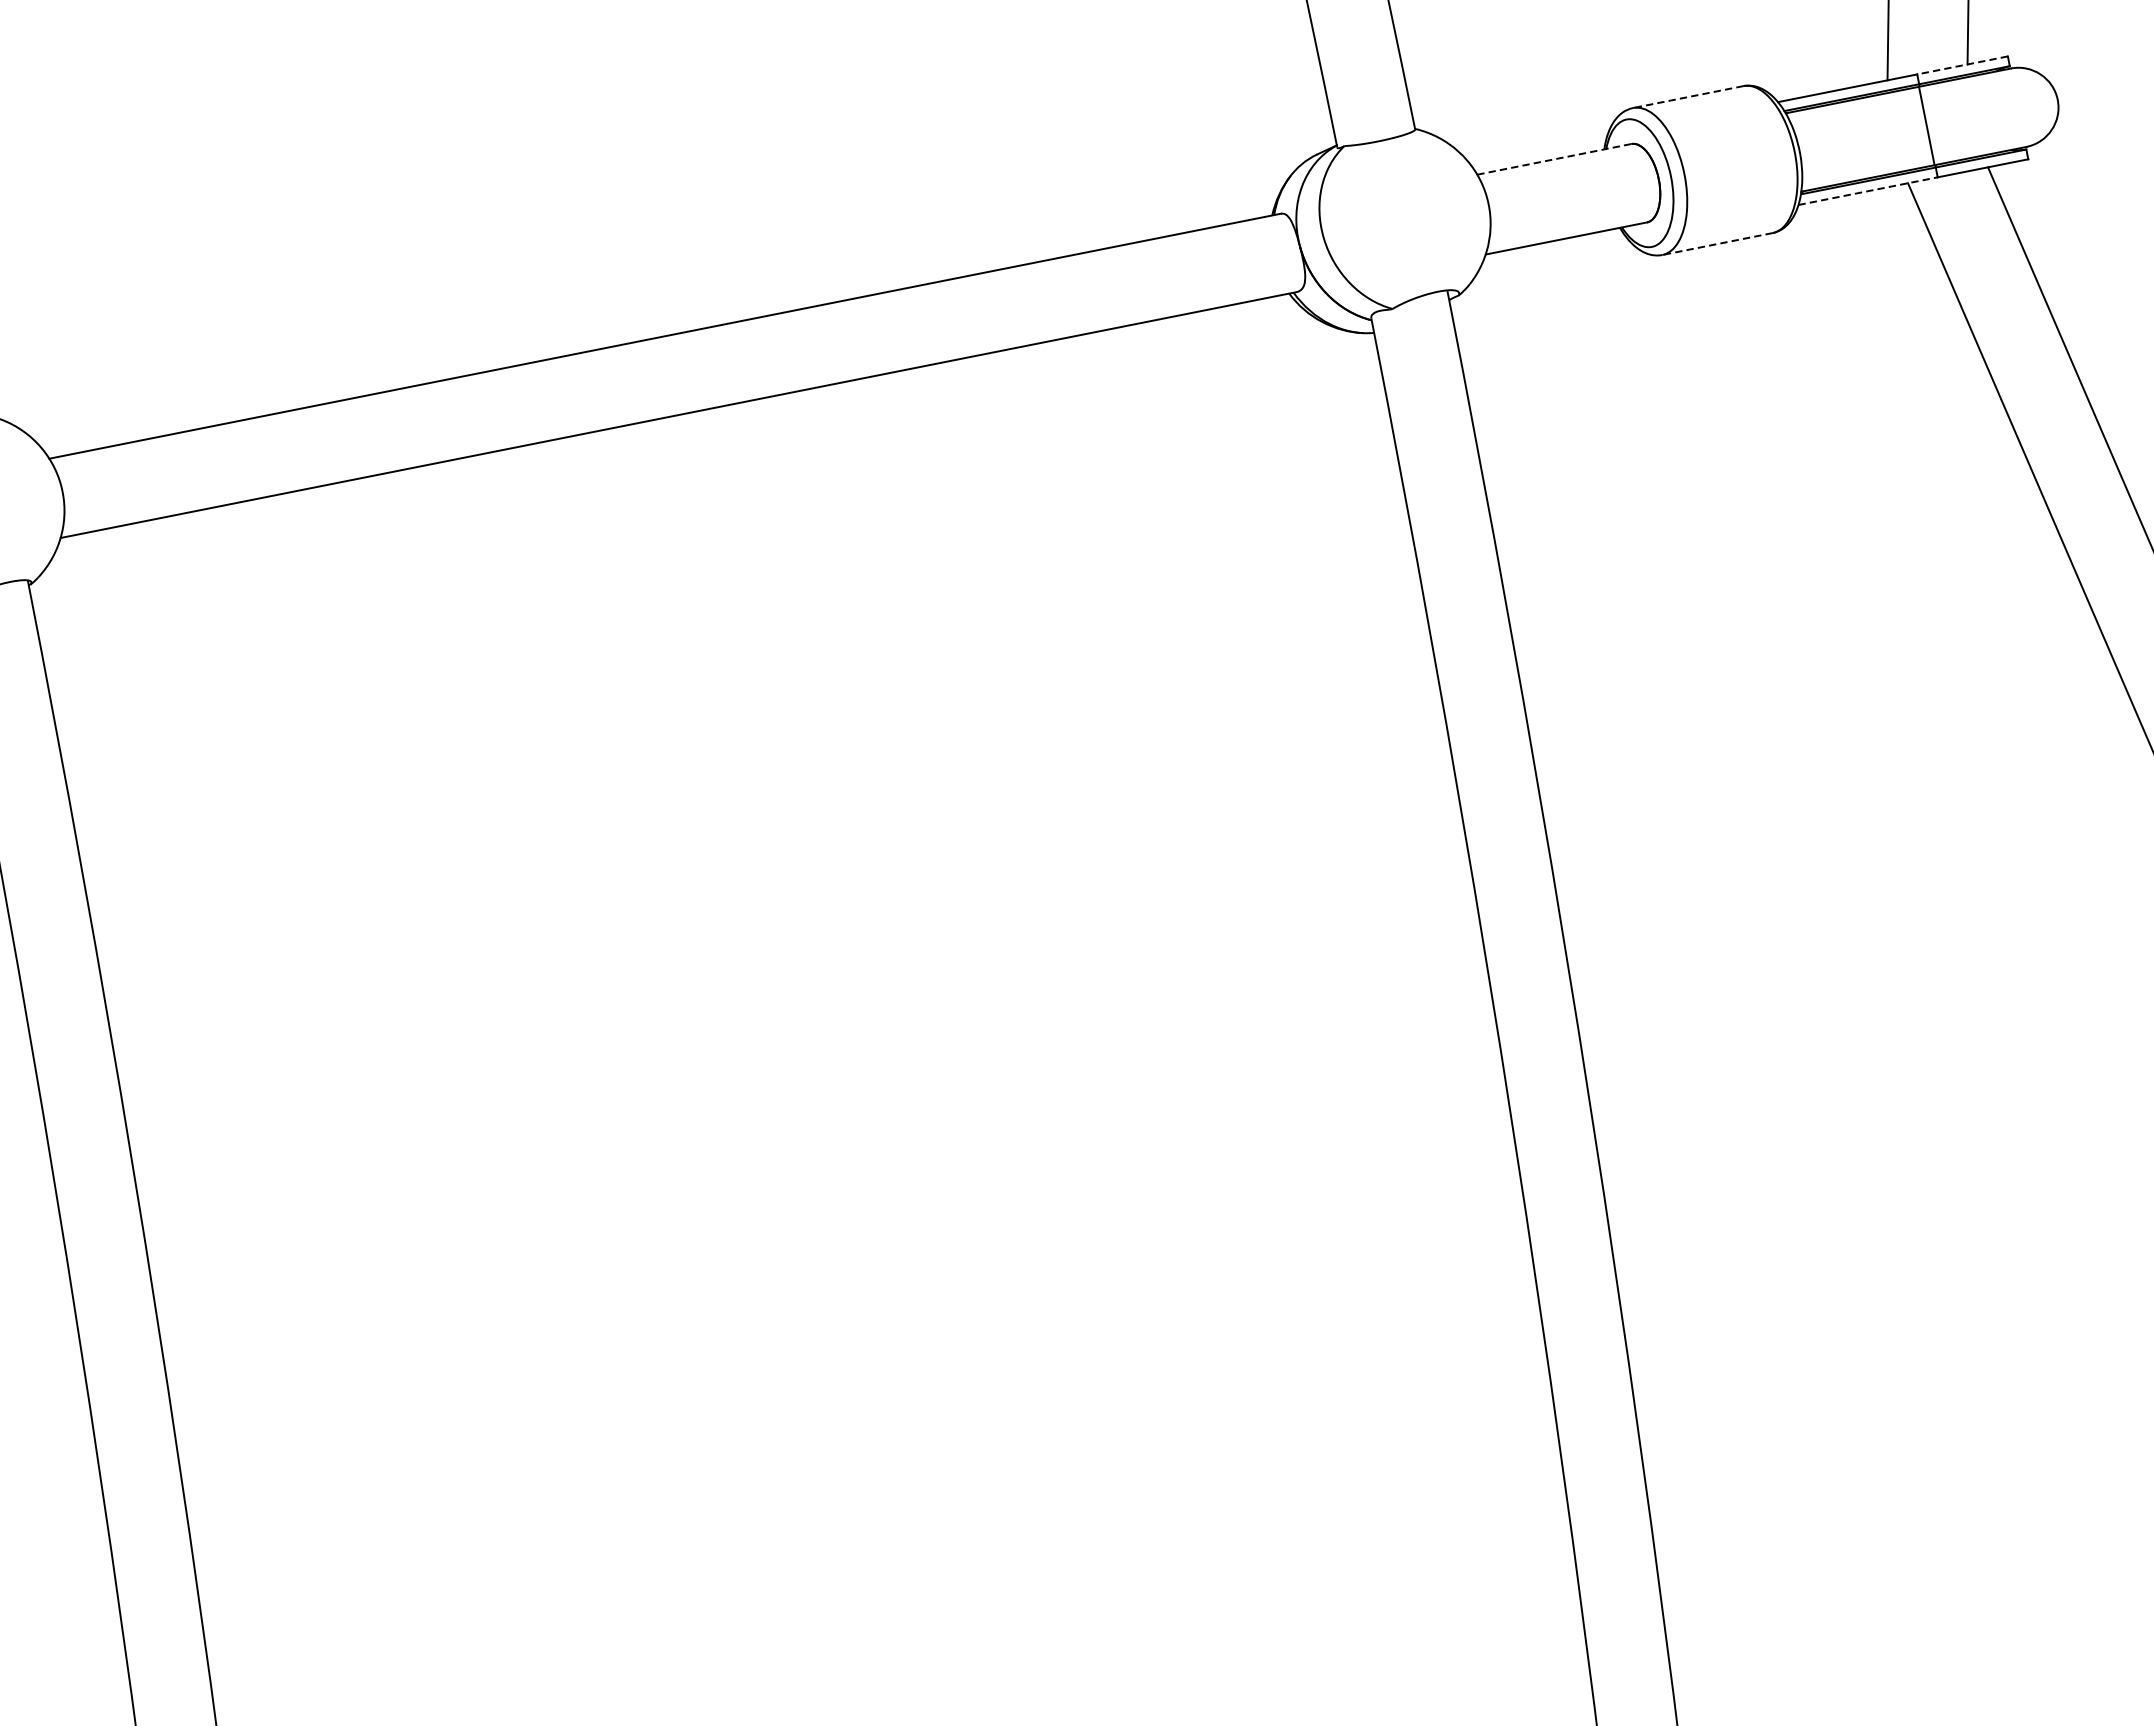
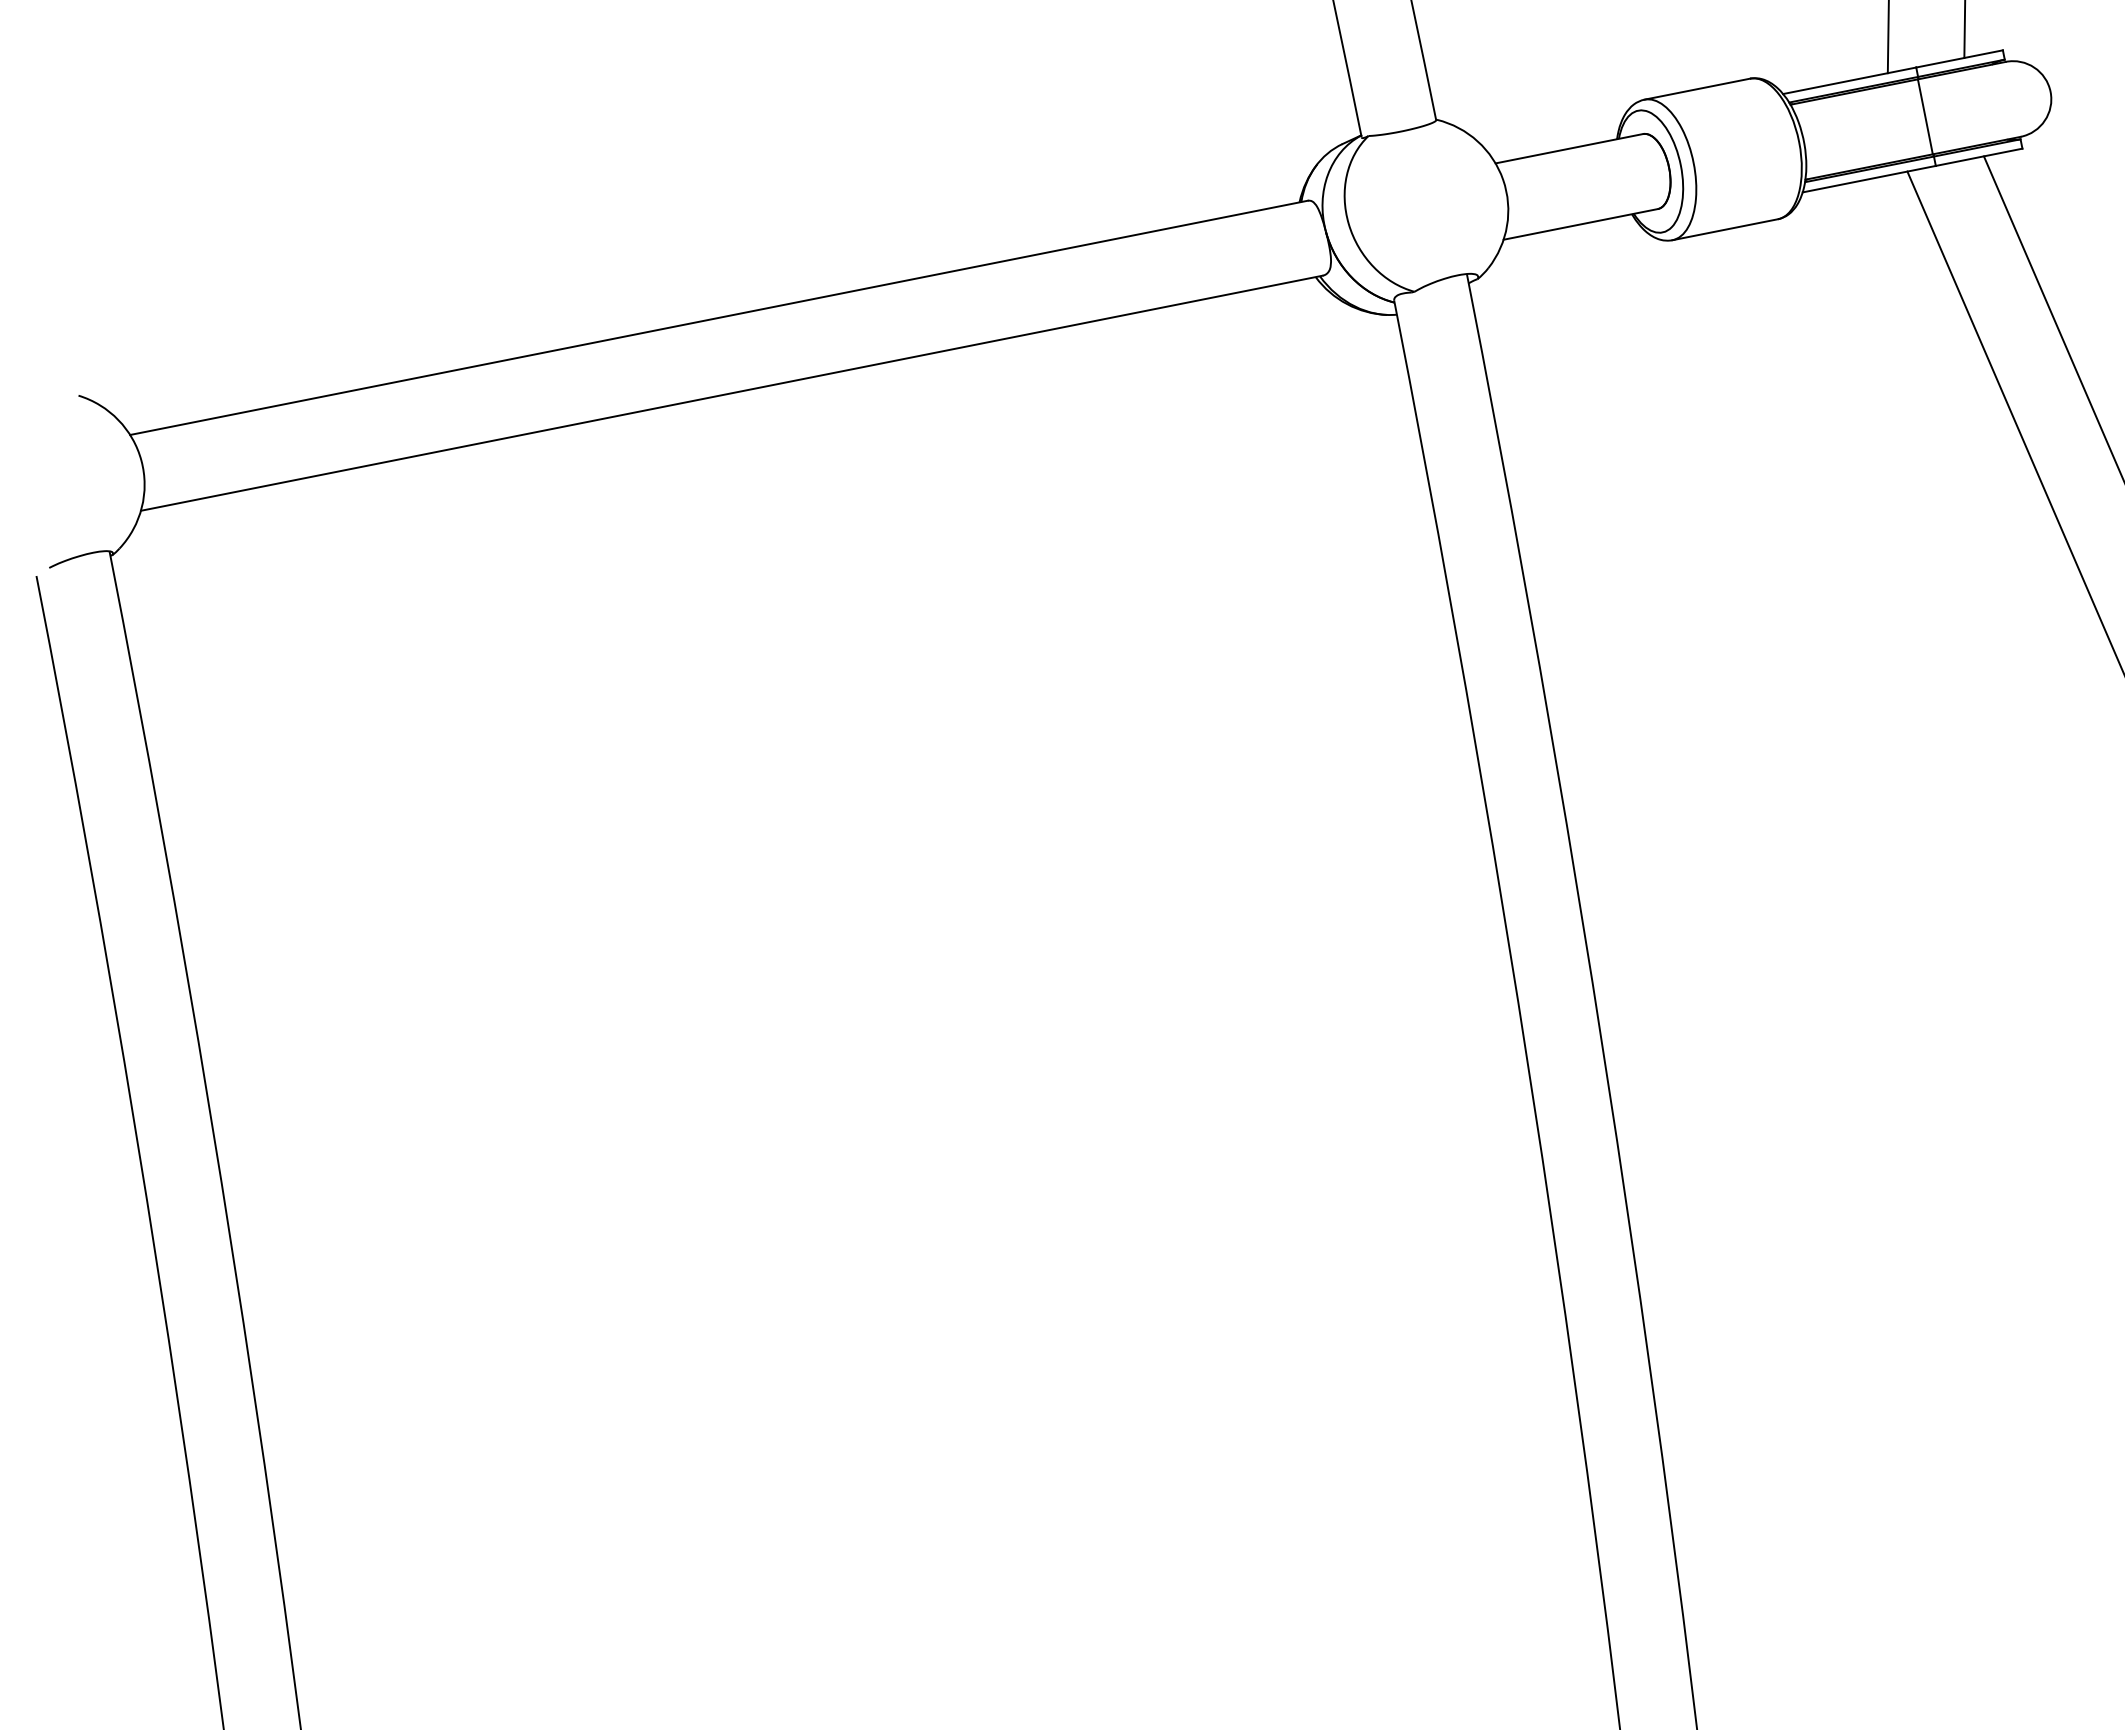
line: (1962, 66) -> (1959, 59), dashed -> solid
line: (1688, 97) -> (1697, 89), dashed -> solid
line: (1554, 159) -> (1569, 148), dashed -> solid
line: (1868, 191) -> (1869, 179), dashed -> solid
line: (1717, 243) -> (1725, 229), dashed -> solid

